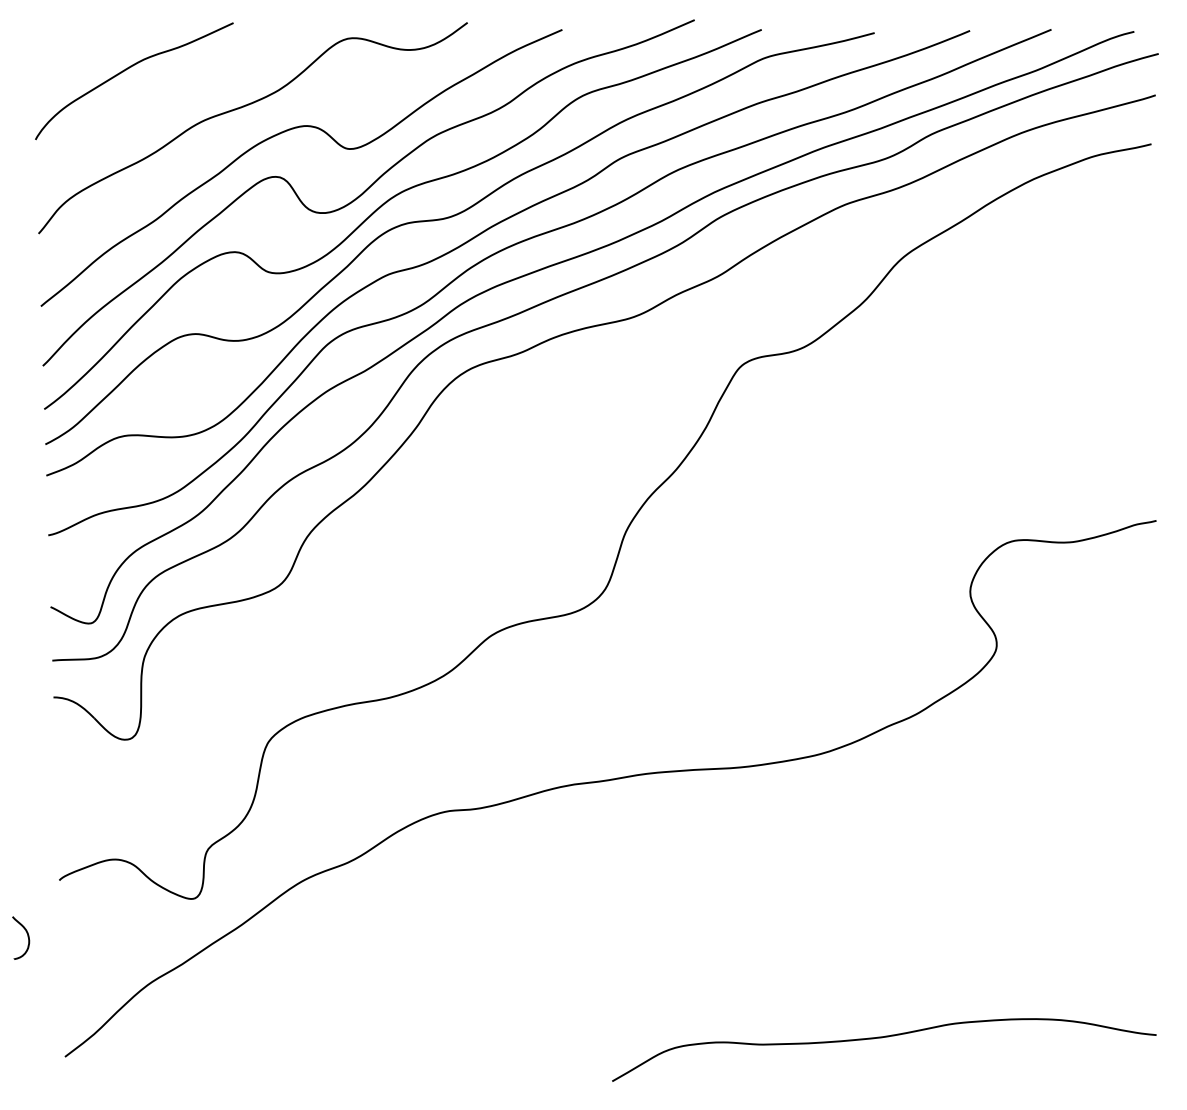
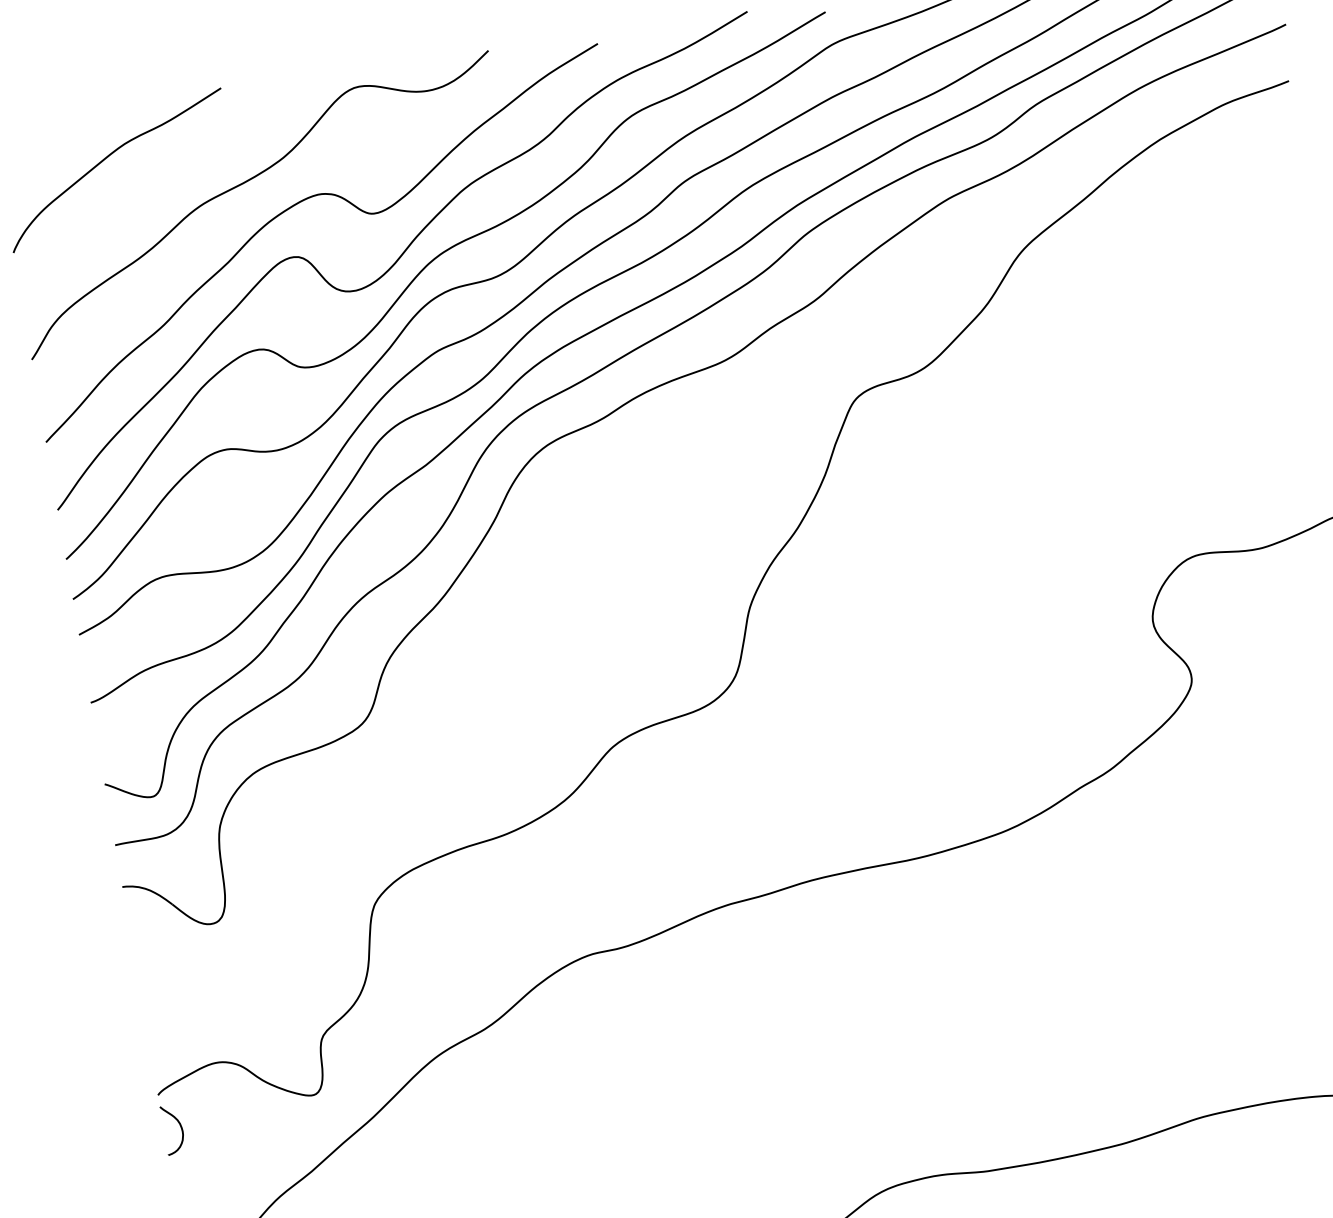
curve: (27, 937) -> (180, 1128), moved

